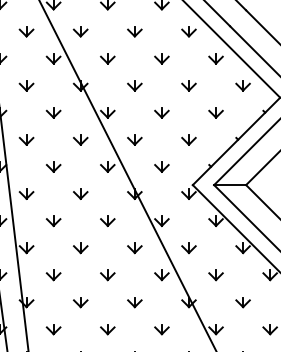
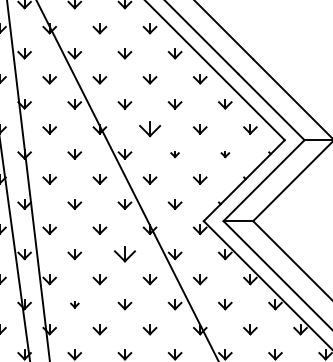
part: (134, 86) -> (149, 129), size x1.6
part: (161, 113) -> (174, 154), size x0.6
part: (216, 113) -> (225, 154), size x0.6
part: (107, 221) -> (124, 254), size x1.6
part: (53, 275) -> (74, 304), size x0.6

